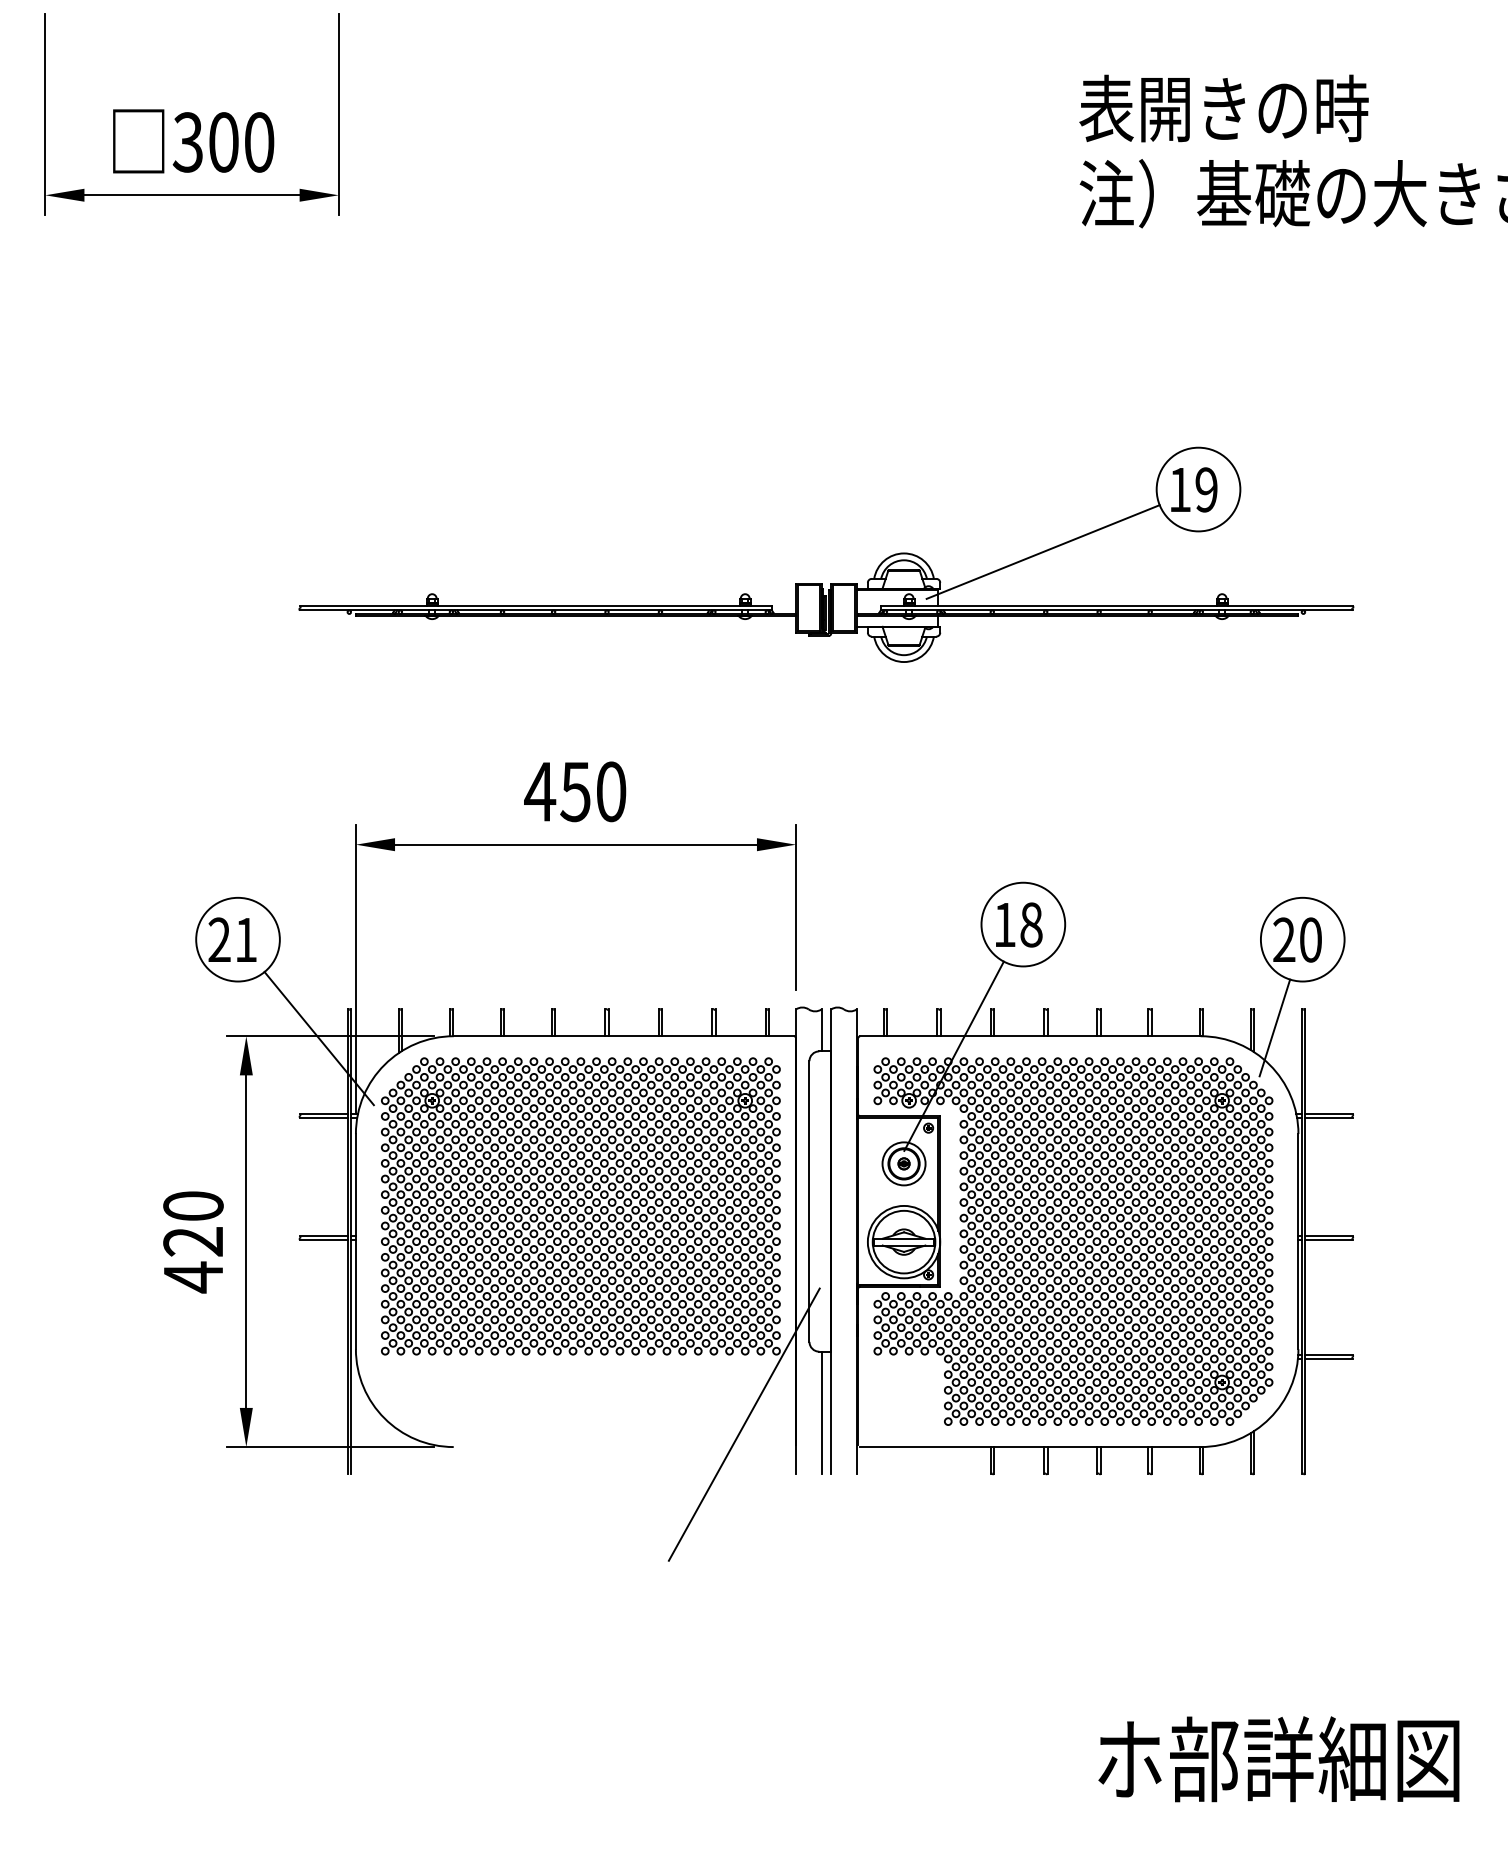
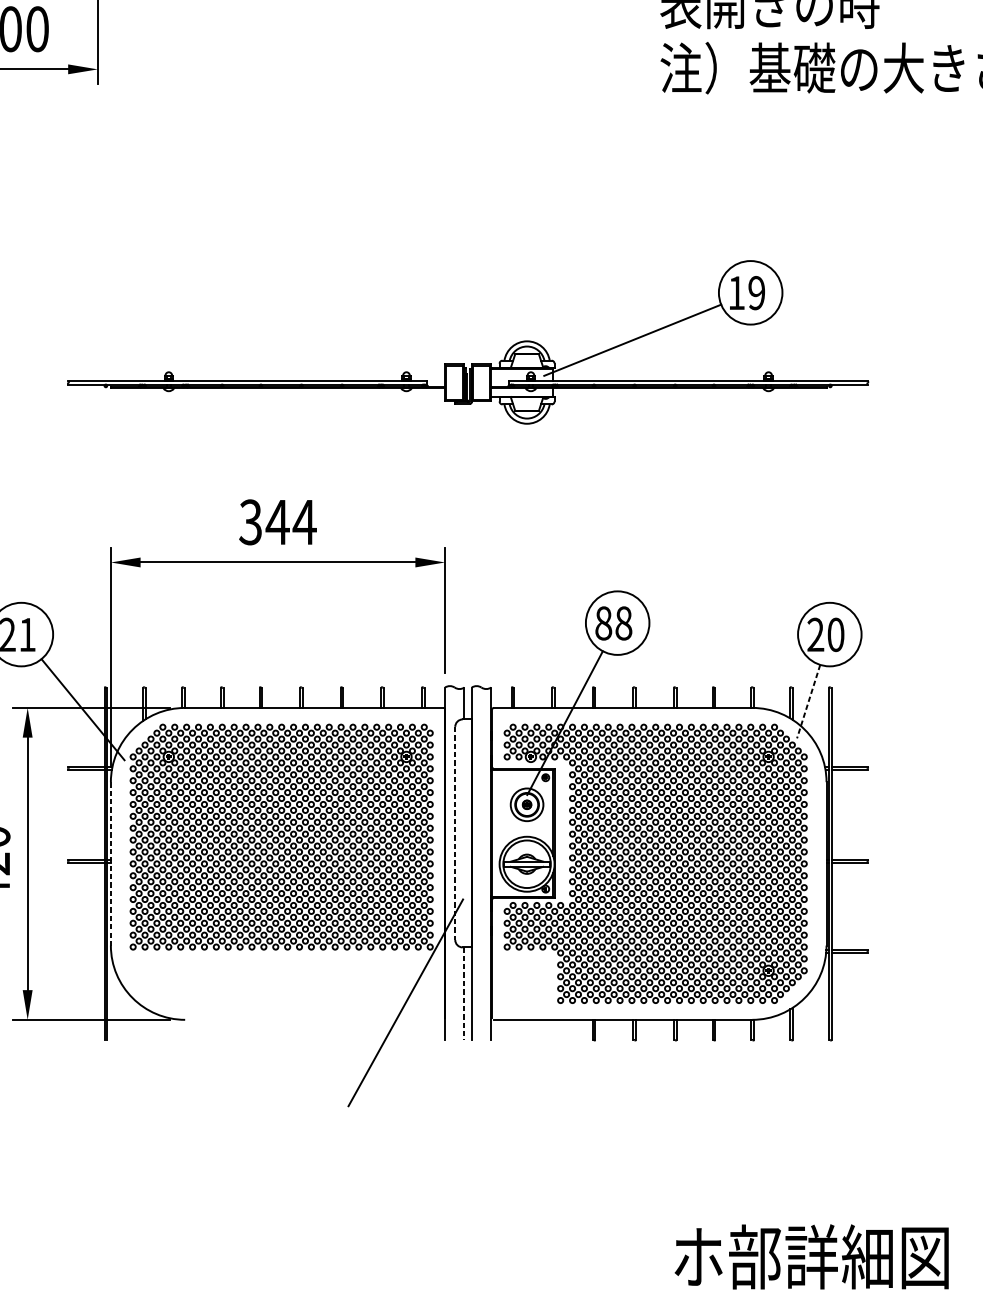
text: (575, 791) -> (277, 522), 450 -> 344
text: (1005, 924) -> (604, 623), 18 -> 88
line: (1274, 1027) -> (808, 701), solid -> dashed
line: (809, 1202) -> (455, 834), solid -> dashed
line: (355, 1241) -> (110, 863), solid -> dashed
line: (821, 1413) -> (464, 994), solid -> dashed

